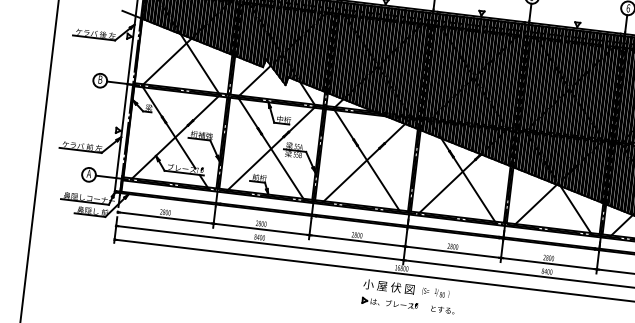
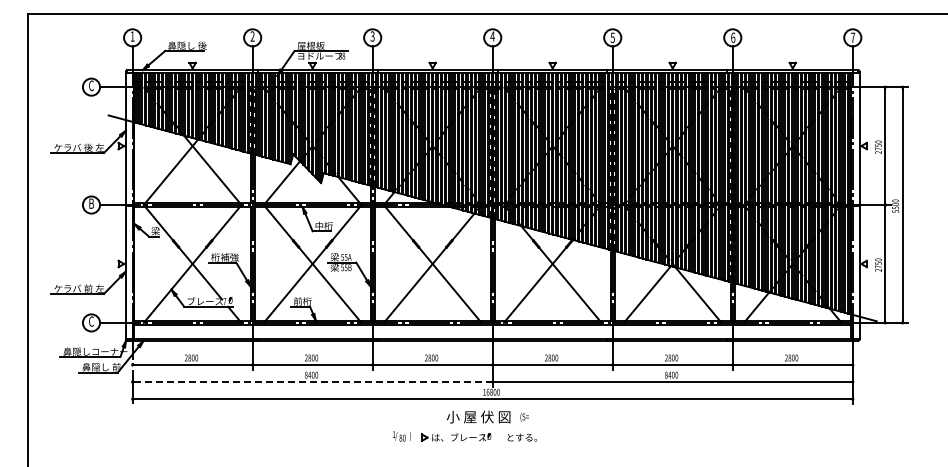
text: (89, 173) -> (91, 321), A -> C
line: (260, 243) -> (313, 382), solid -> dashed
text: (441, 293) -> (401, 436), moved
part: (408, 305) -> (479, 437), moved

